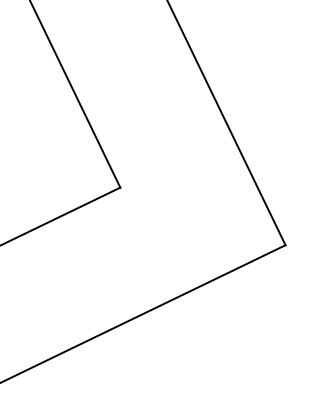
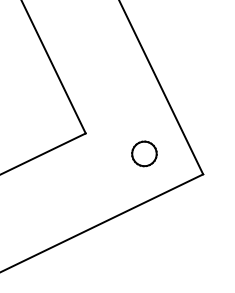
part: (202, 216) -> (144, 153), added

